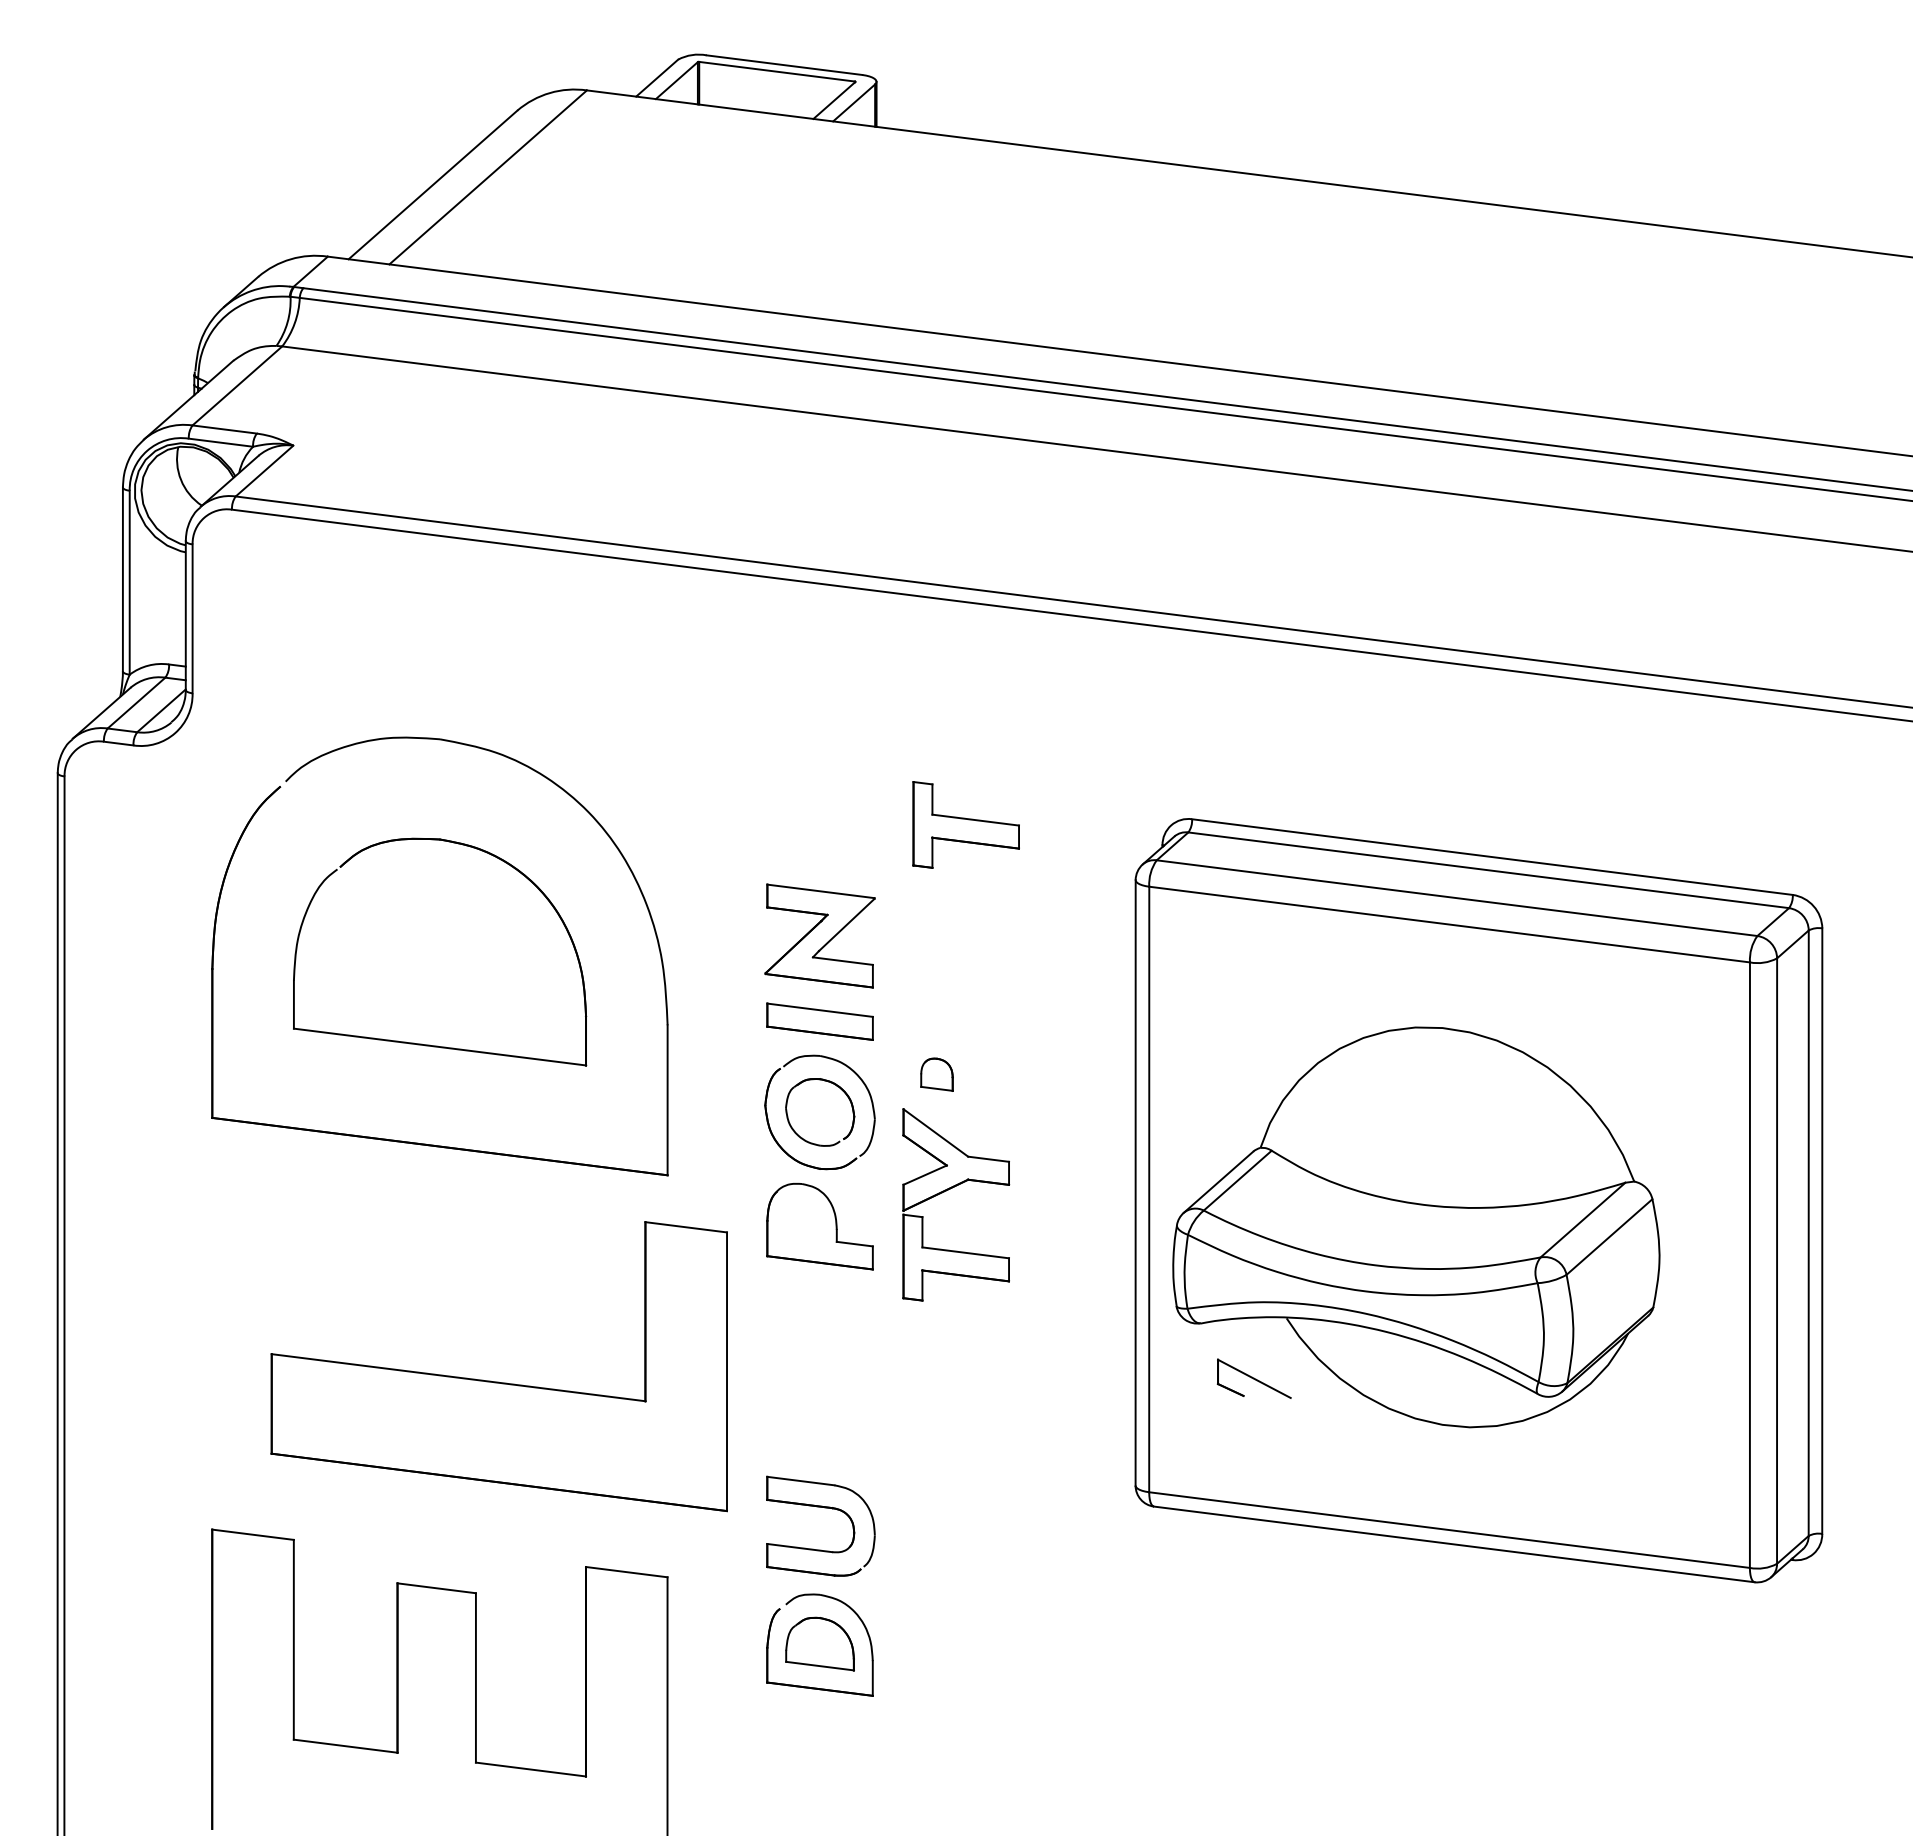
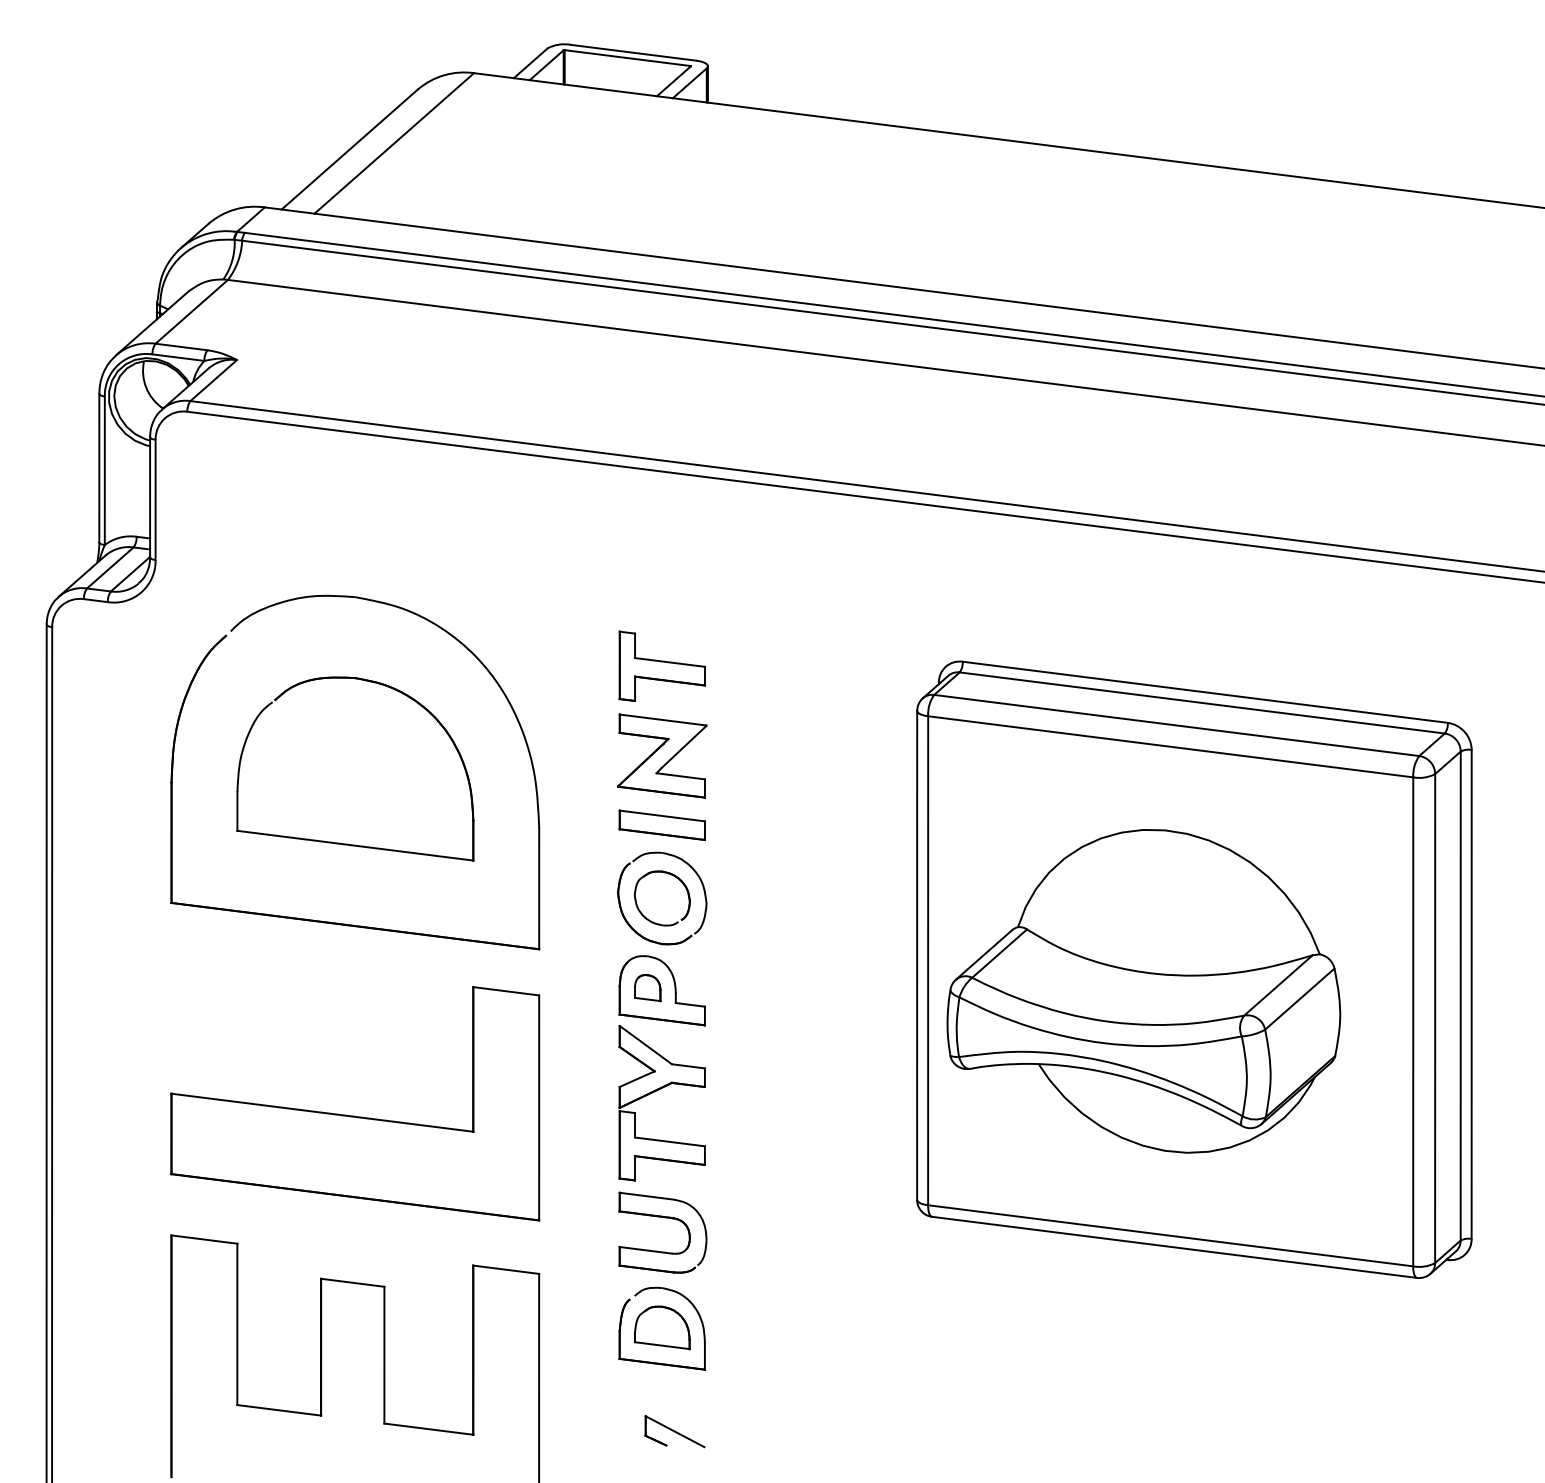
part: (965, 823) -> (661, 665), moved
part: (936, 1075) -> (647, 988), moved
part: (949, 1190) -> (656, 1091), moved
part: (1253, 1378) -> (674, 1431), moved
part: (498, 1381) -> (354, 1115), moved

